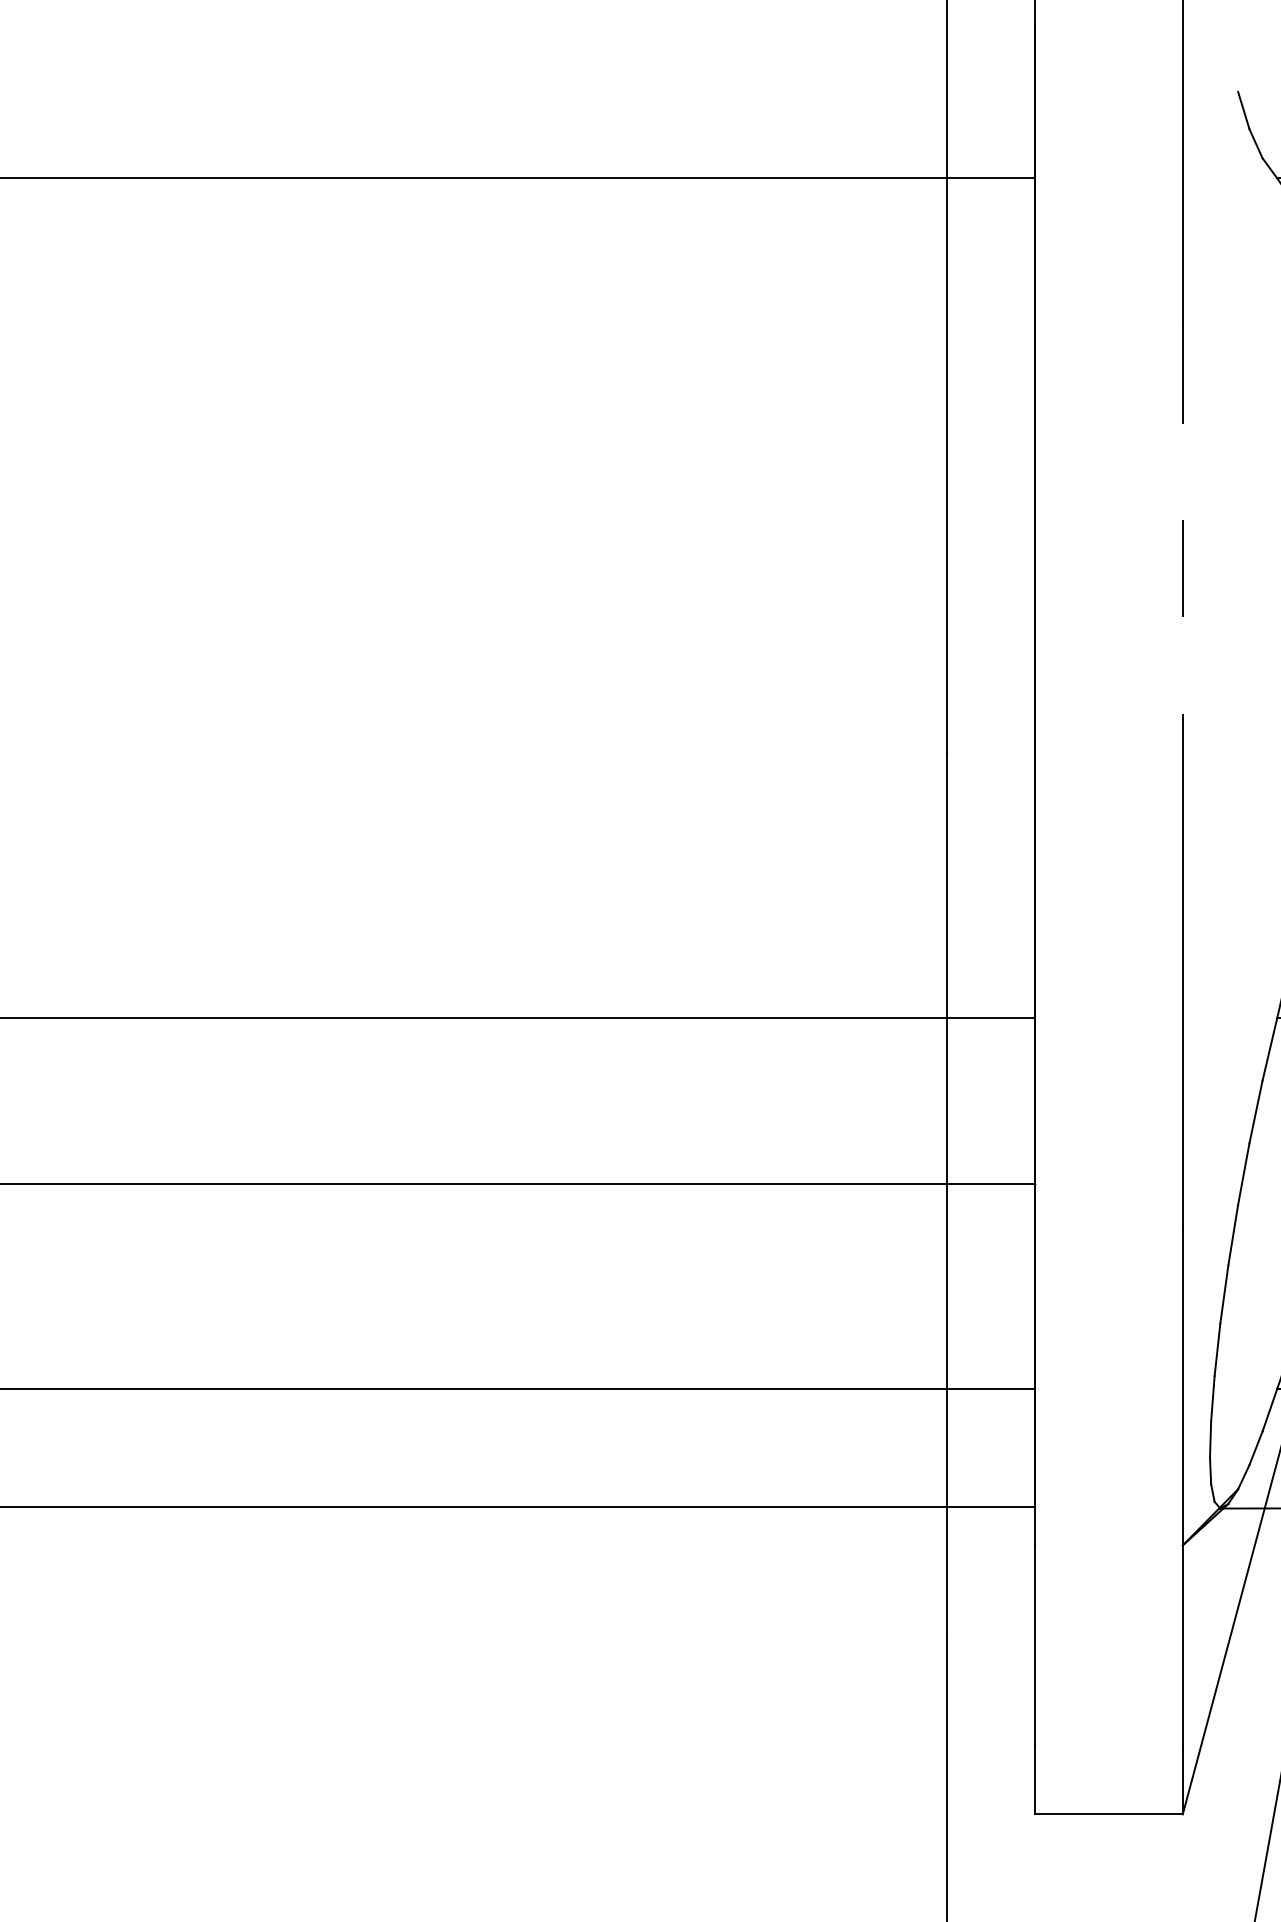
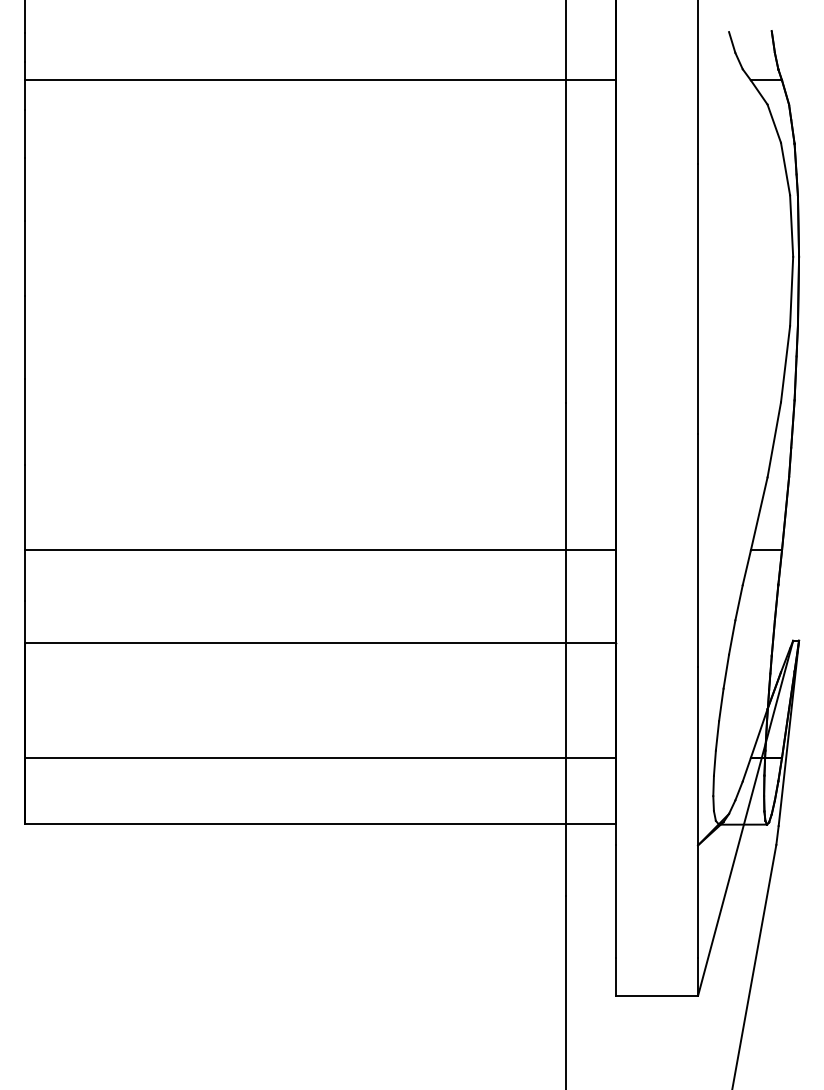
line: (1183, 569) -> (698, 299), dashed -> solid

